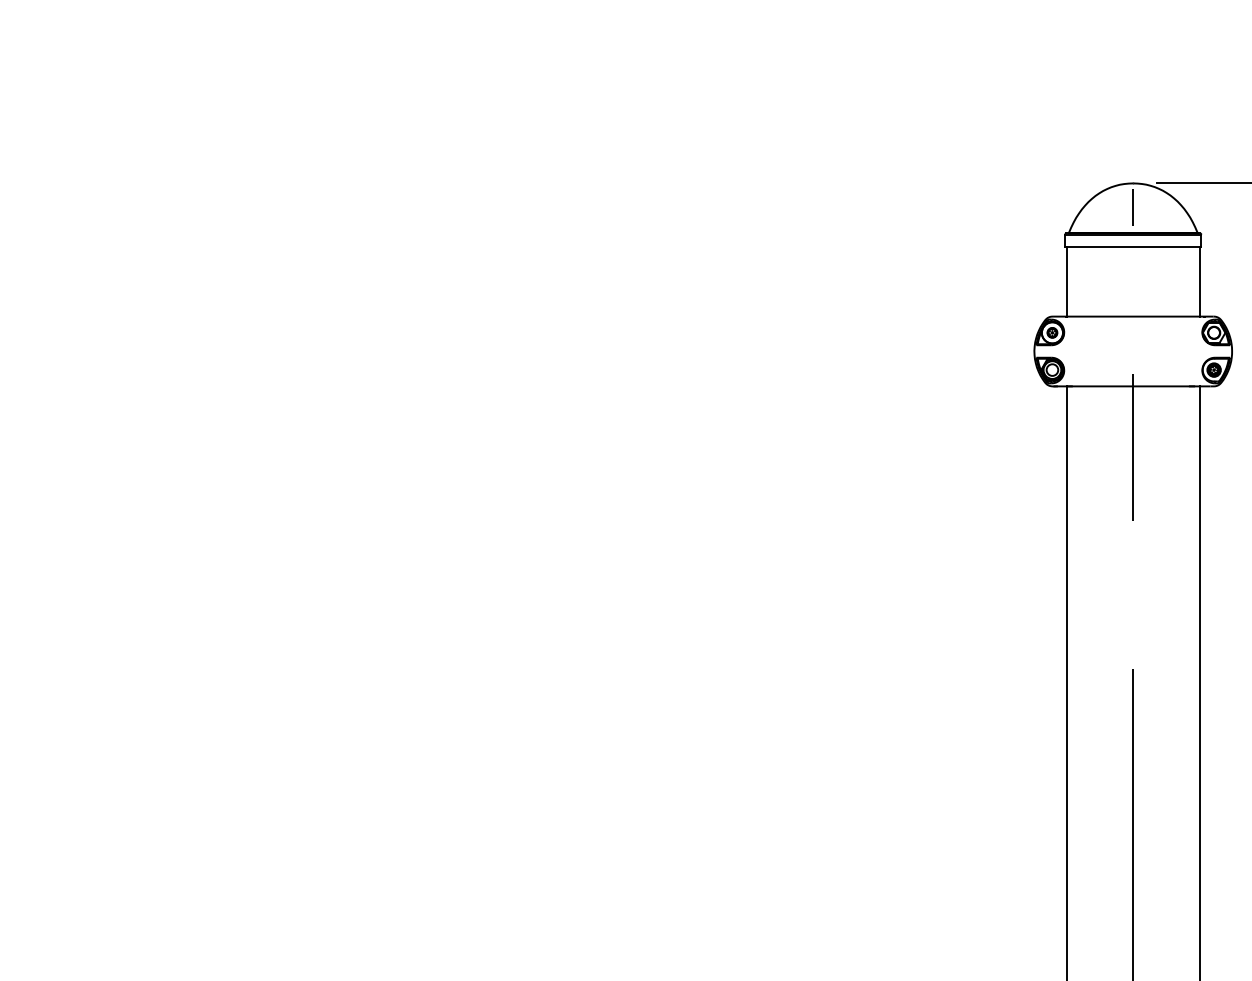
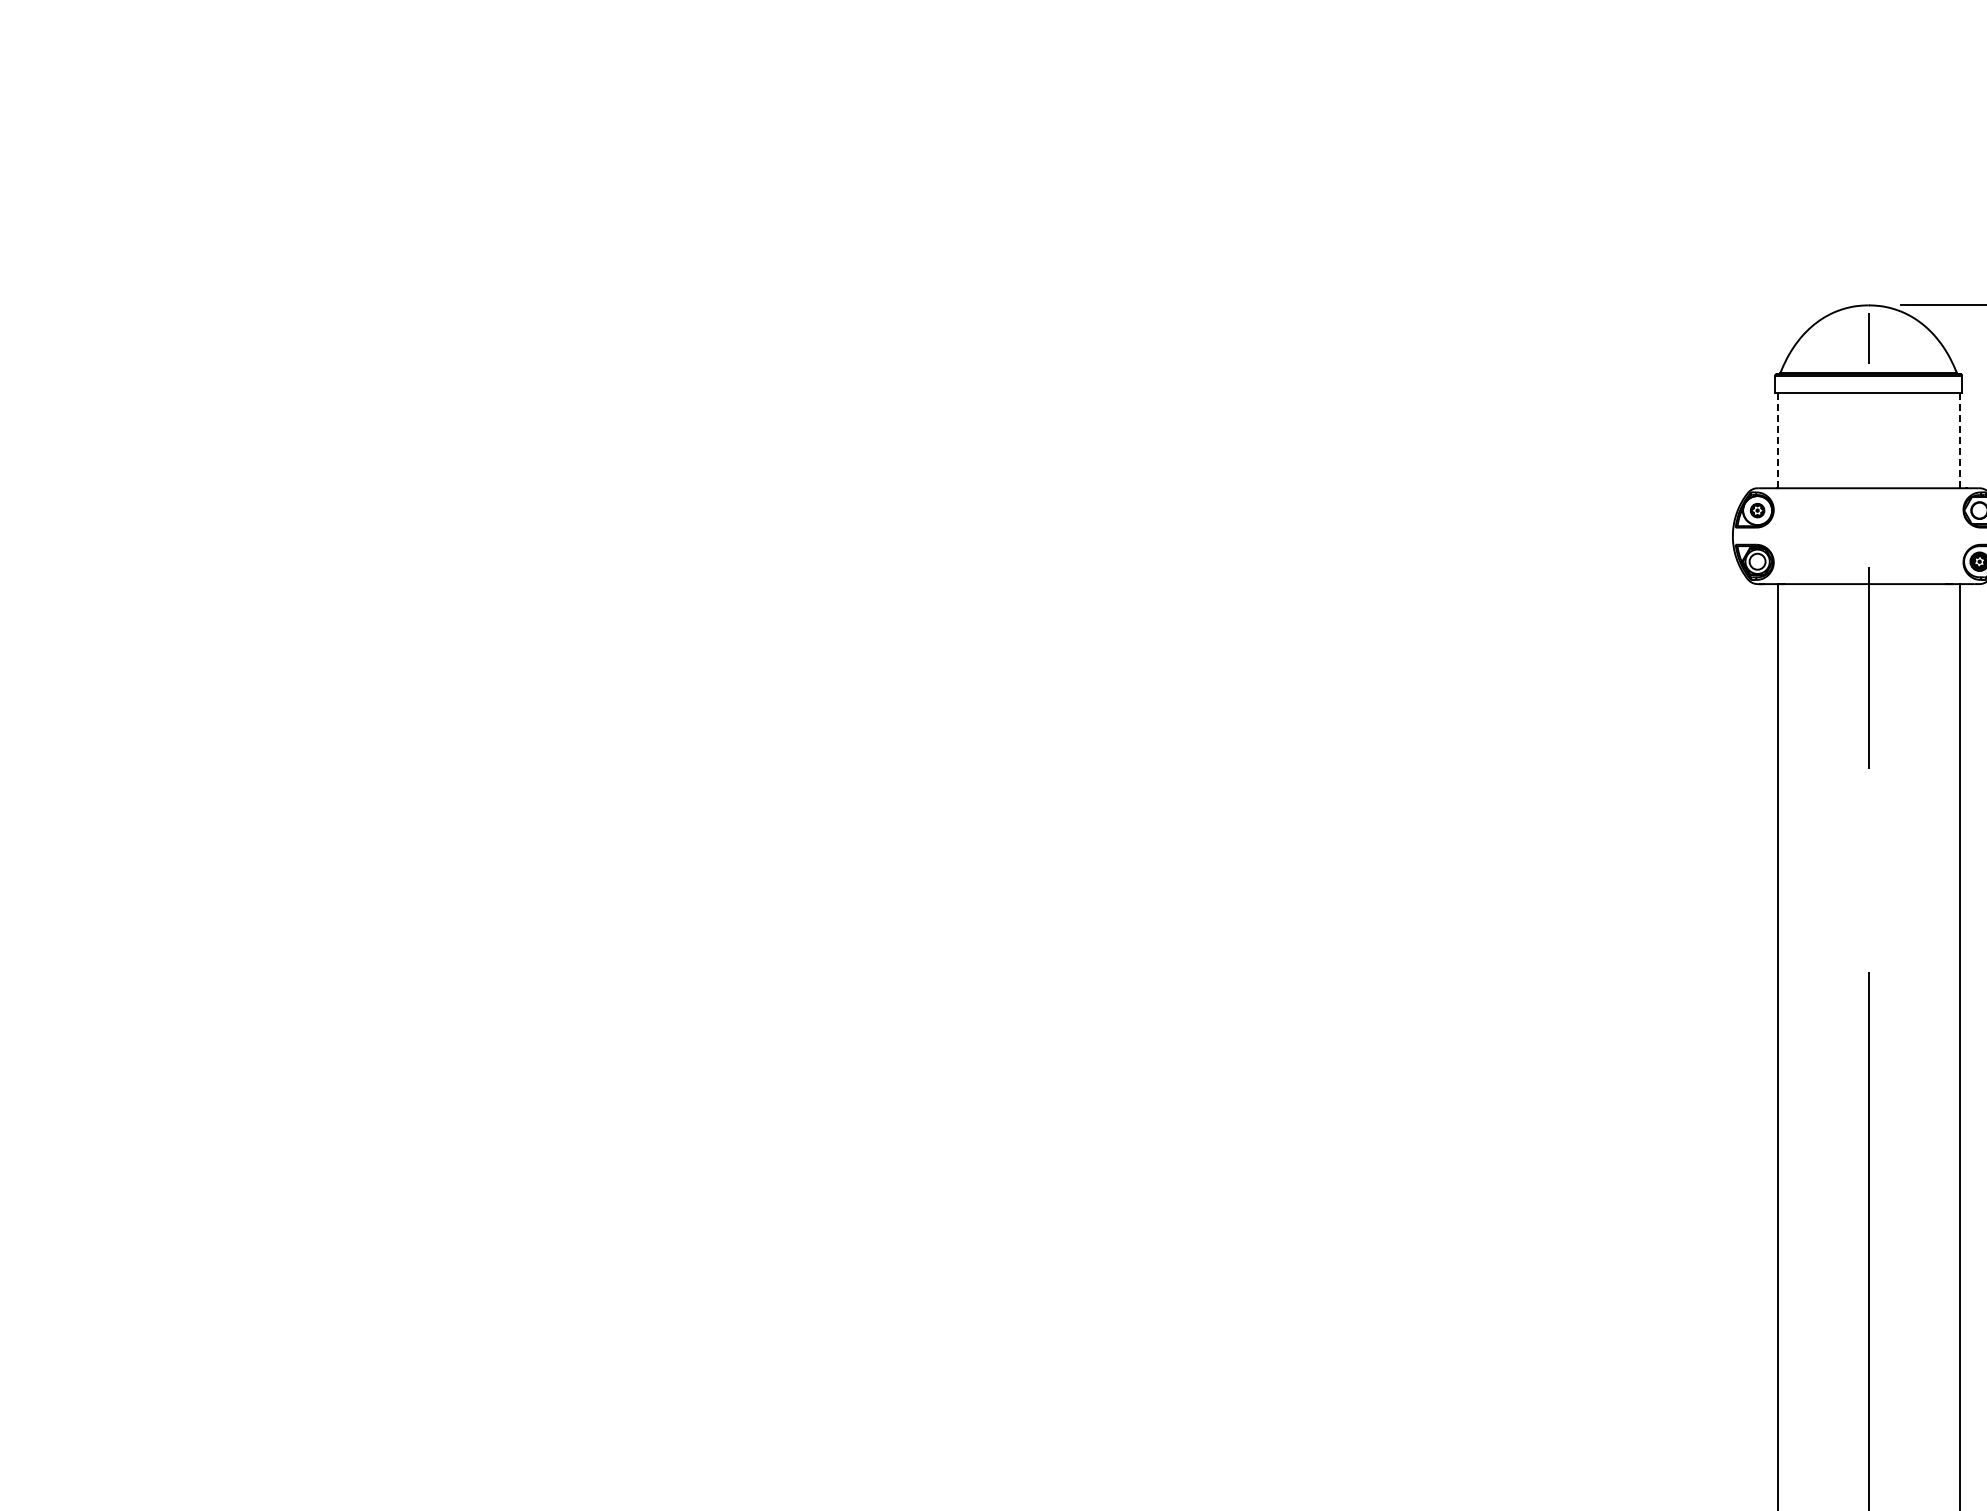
line: (1066, 281) -> (1777, 440), solid -> dashed
line: (1199, 281) -> (1959, 440), solid -> dashed

